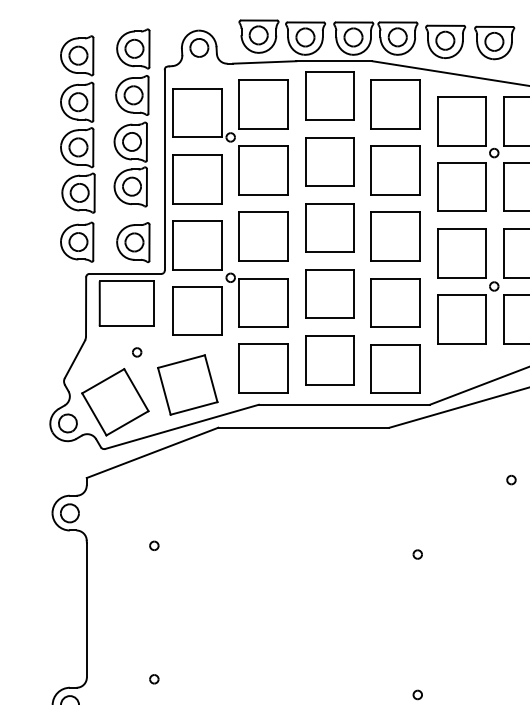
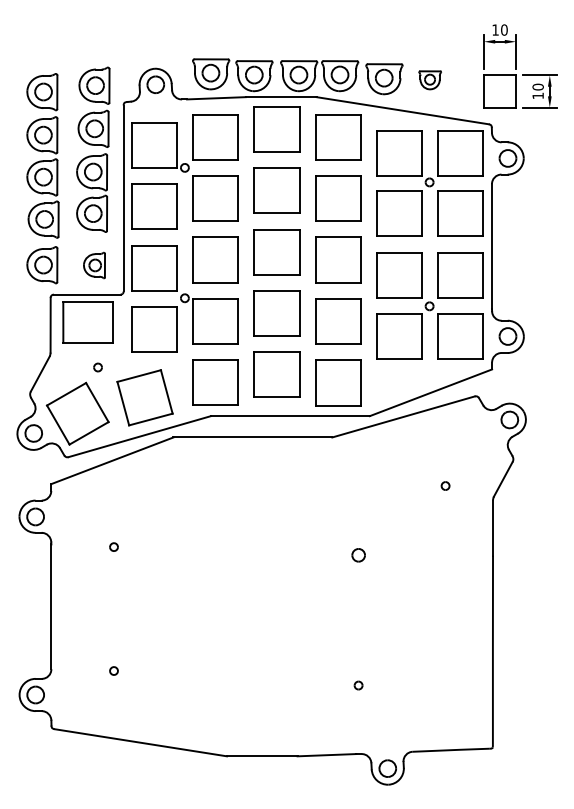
part: (495, 43) -> (430, 80), size x0.6
part: (133, 242) -> (94, 265), size x0.7
part: (417, 553) -> (358, 554), size x1.6

